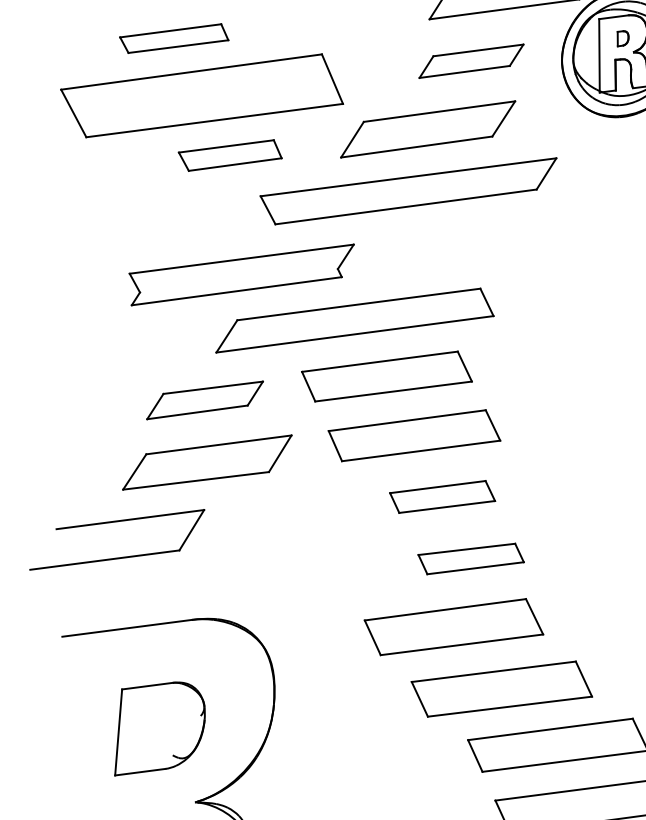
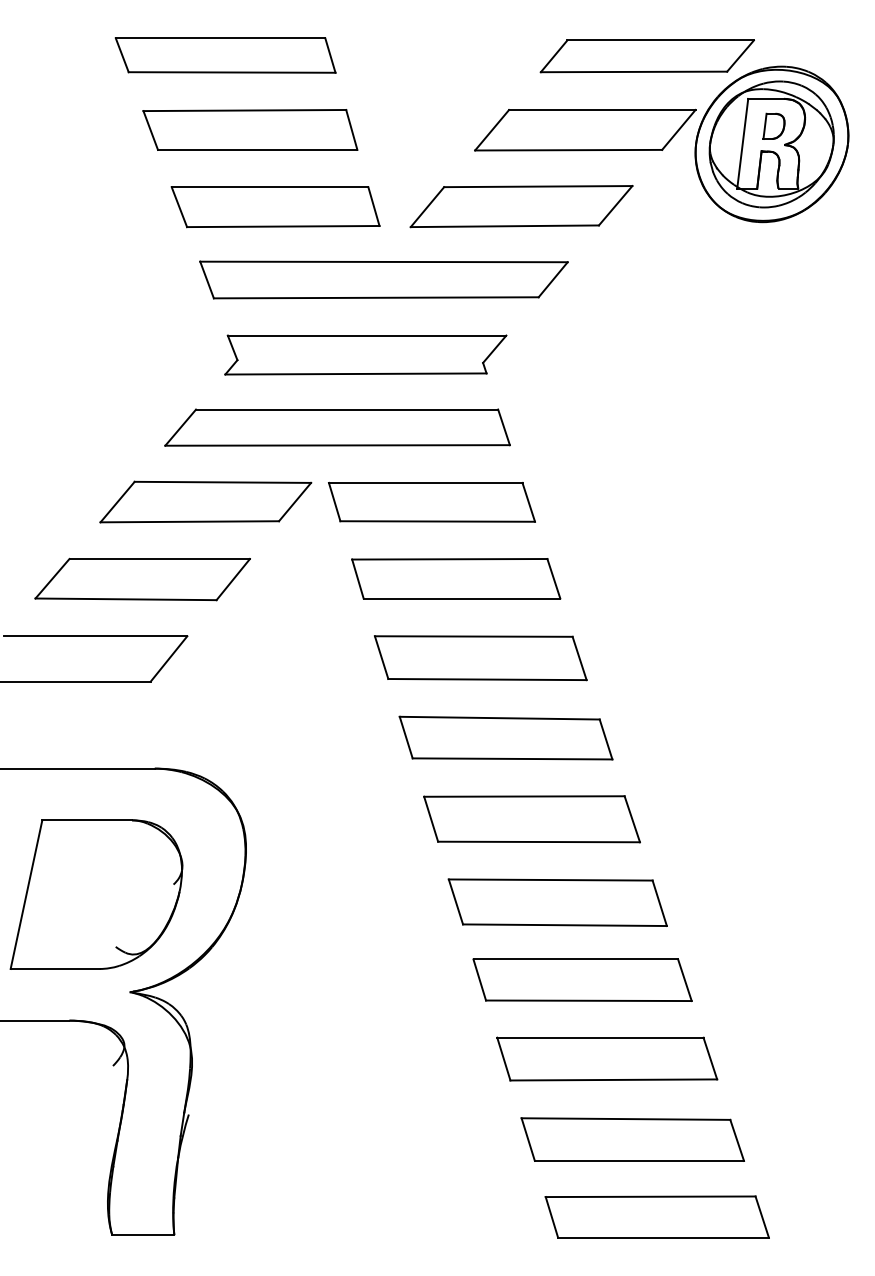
part: (622, 37) -> (773, 125), size x1.43
part: (174, 38) -> (225, 55), size x1.67
part: (471, 60) -> (585, 129), size x1.67
part: (202, 95) -> (250, 129), size x0.62
part: (230, 155) -> (275, 207), size x1.67
part: (409, 191) -> (383, 279), moved
part: (242, 274) -> (365, 354), moved
part: (353, 319) -> (337, 427), moved
part: (204, 399) -> (205, 501), size x1.43
part: (207, 463) -> (142, 579), moved
part: (442, 497) -> (480, 658), size x1.67
part: (470, 558) -> (505, 737), size x1.67
part: (453, 627) -> (531, 819), moved
part: (501, 689) -> (557, 902), moved
part: (158, 727) -> (96, 894), size x1.43

